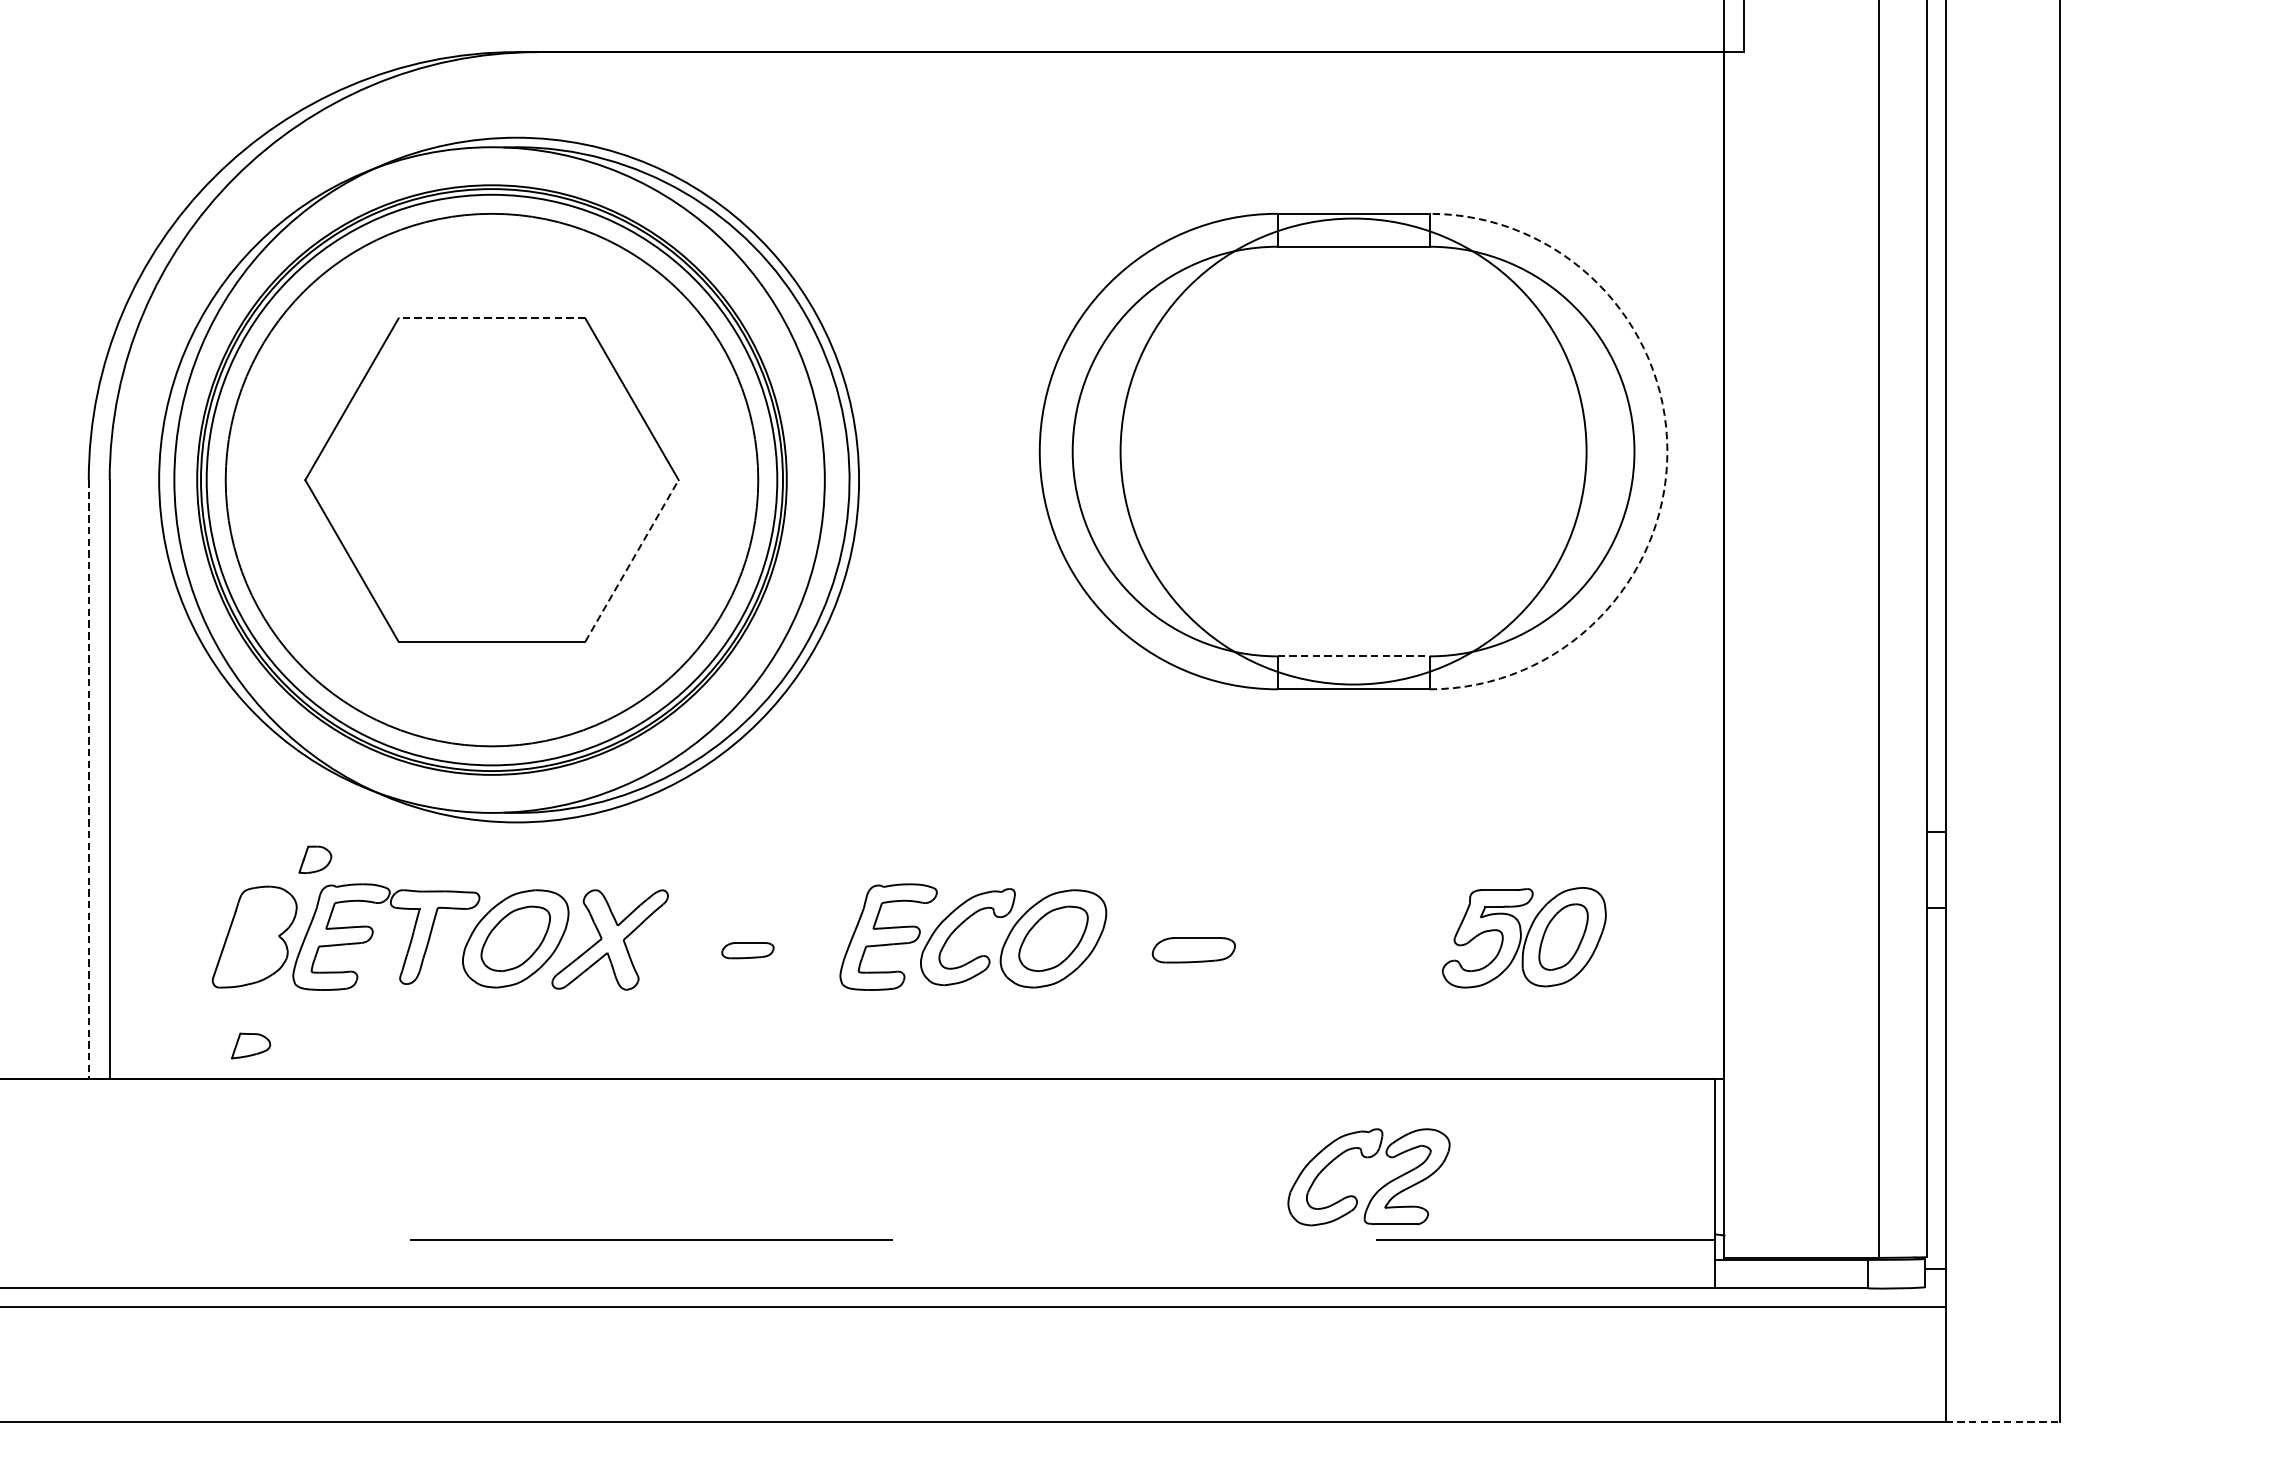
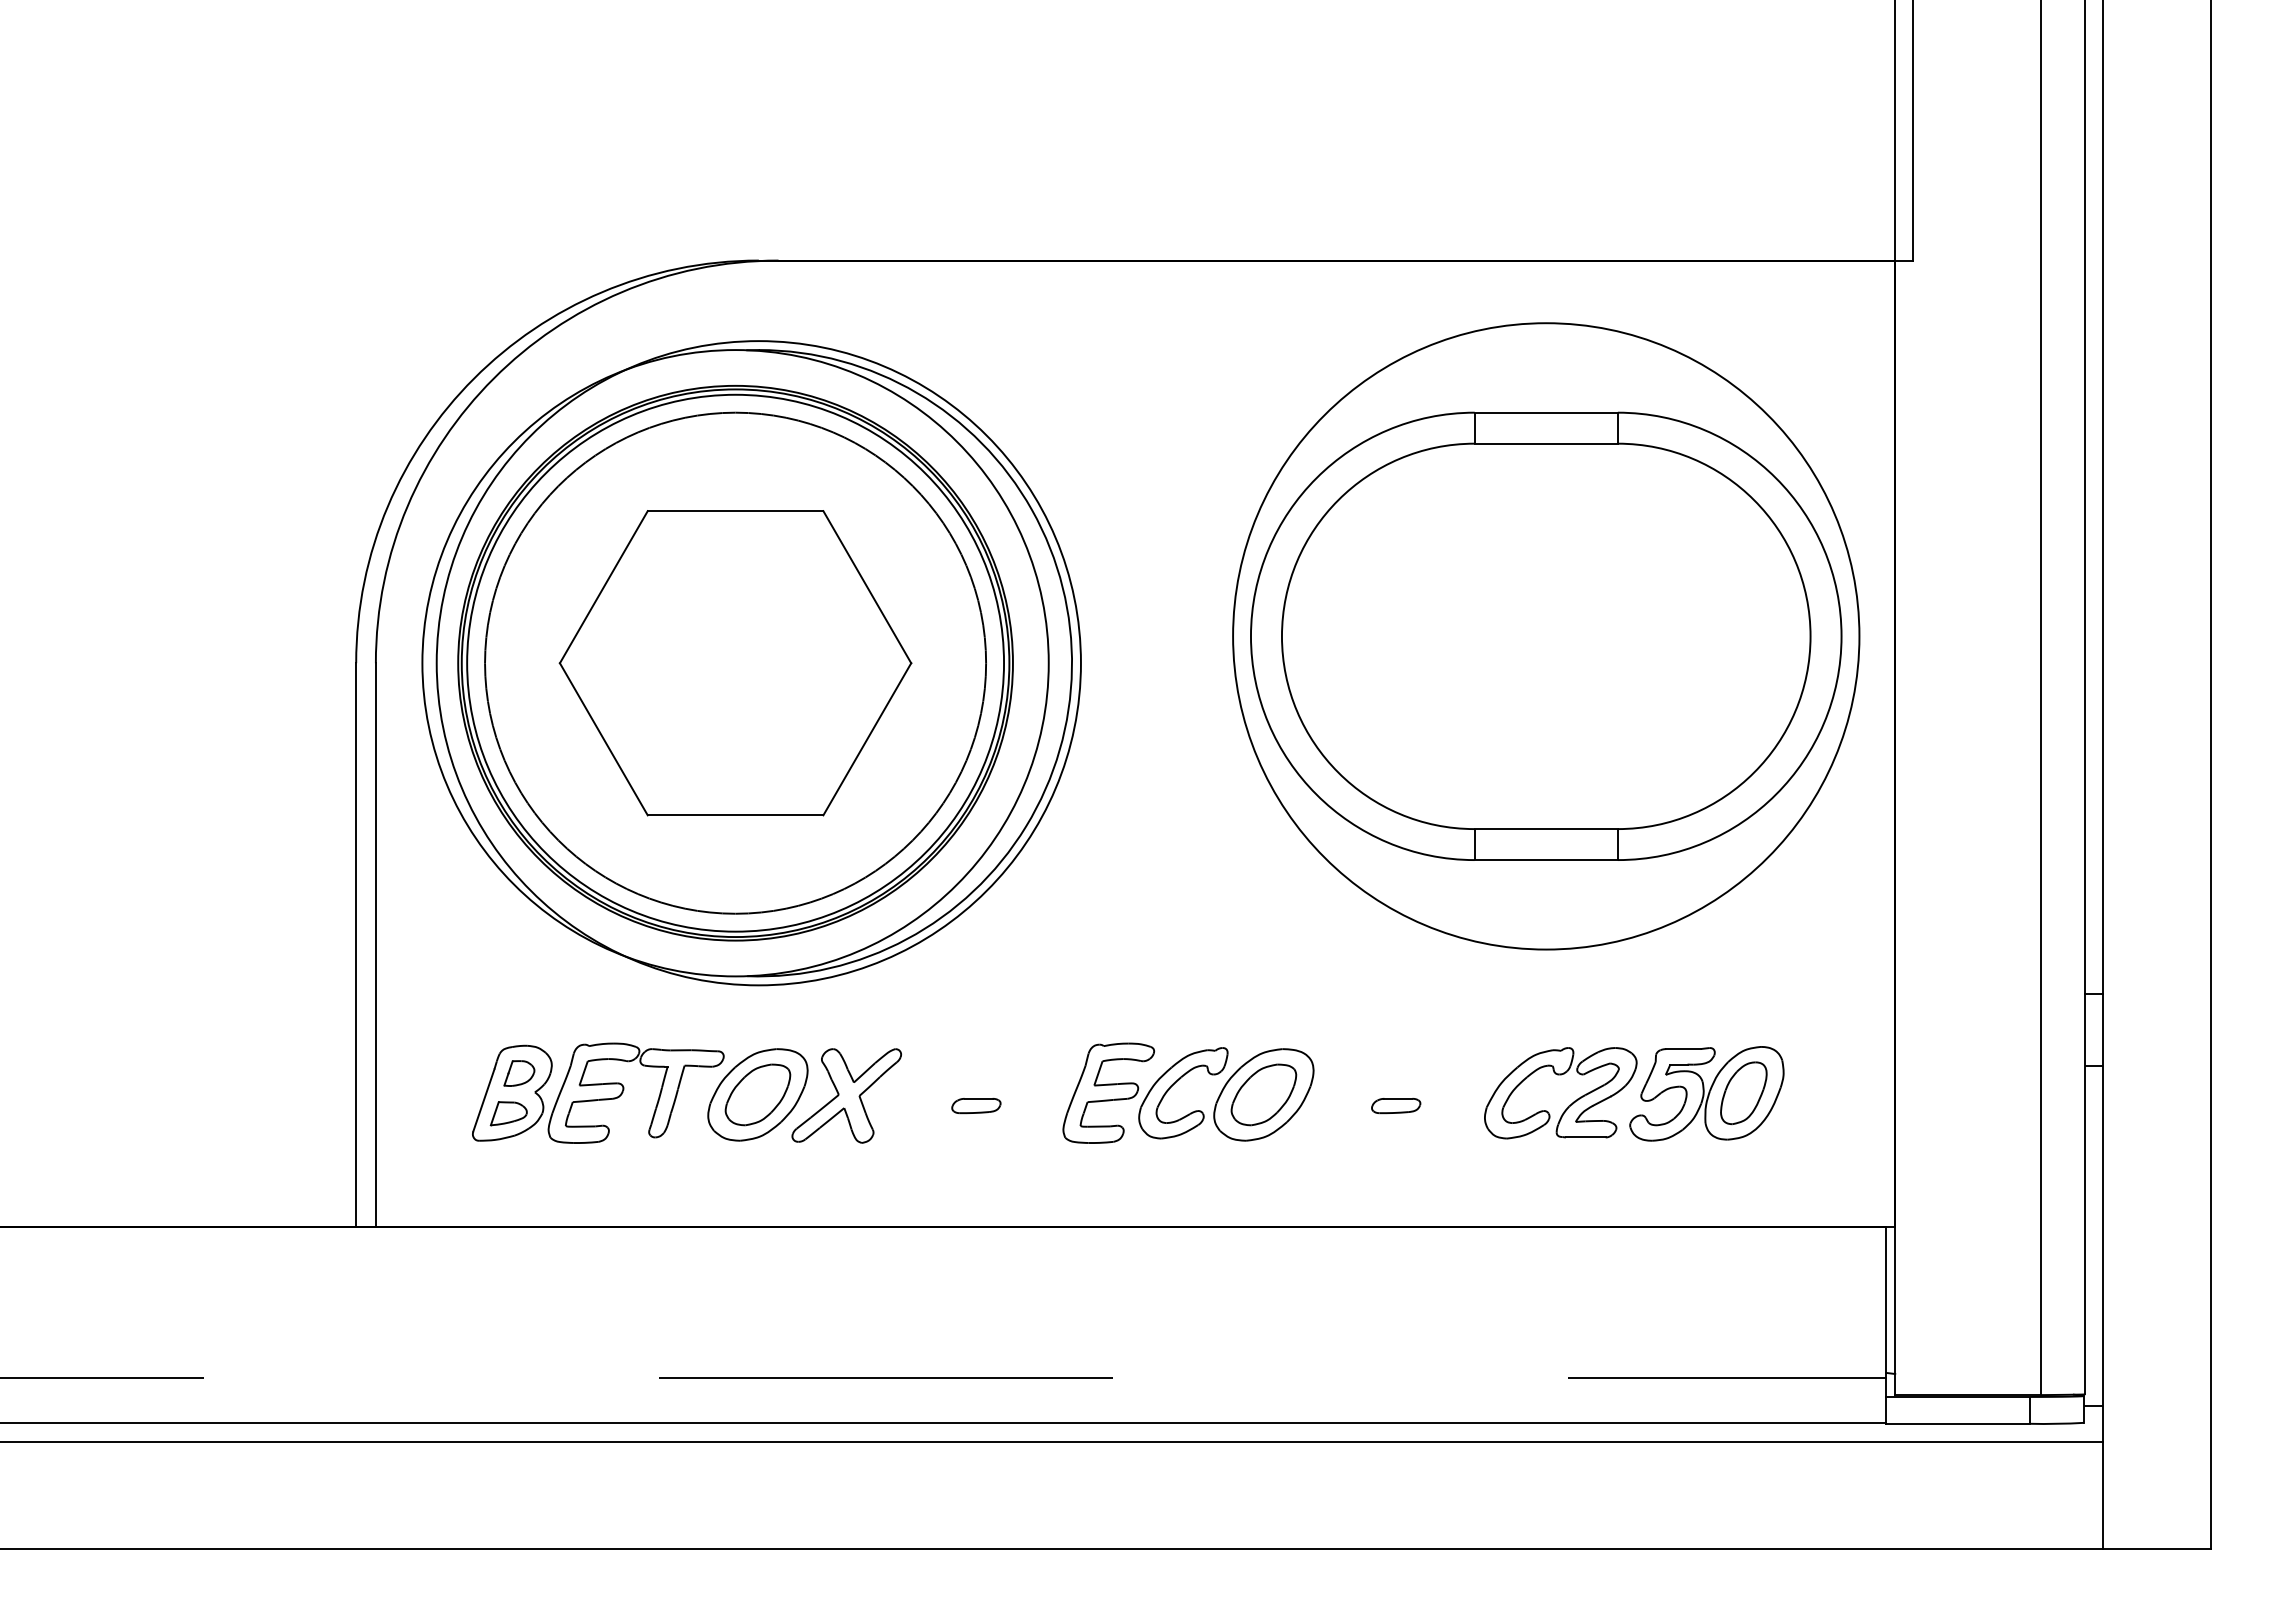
line: (491, 318) -> (735, 511), dashed -> solid
circle: (1353, 451) -> (1546, 636), size x1.43
arc: (1667, 451) -> (1841, 636), dashed -> solid
line: (632, 561) -> (867, 739), dashed -> solid
line: (1353, 656) -> (1546, 829), dashed -> solid
line: (89, 780) -> (356, 945), dashed -> solid
part: (315, 859) -> (519, 1073), moved
part: (1194, 951) -> (1396, 1106), size x0.62
part: (250, 1045) -> (508, 1113), moved
part: (1377, 1190) -> (1568, 1105), moved
line: (2002, 1422) -> (2156, 1549), dashed -> solid

